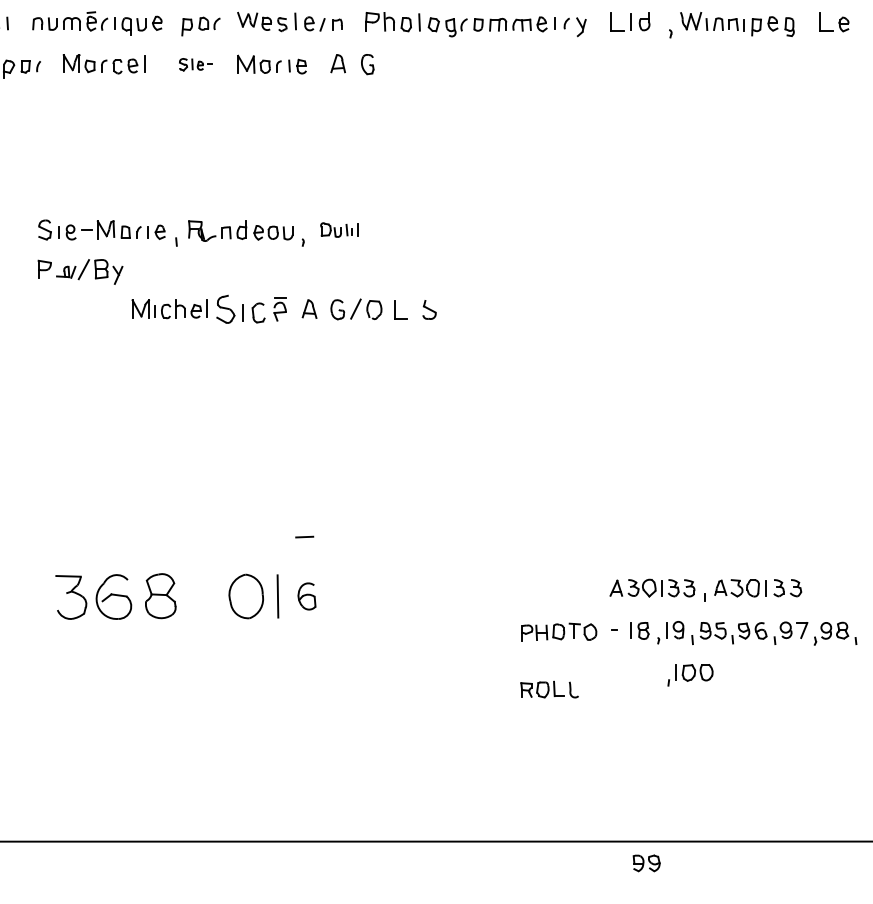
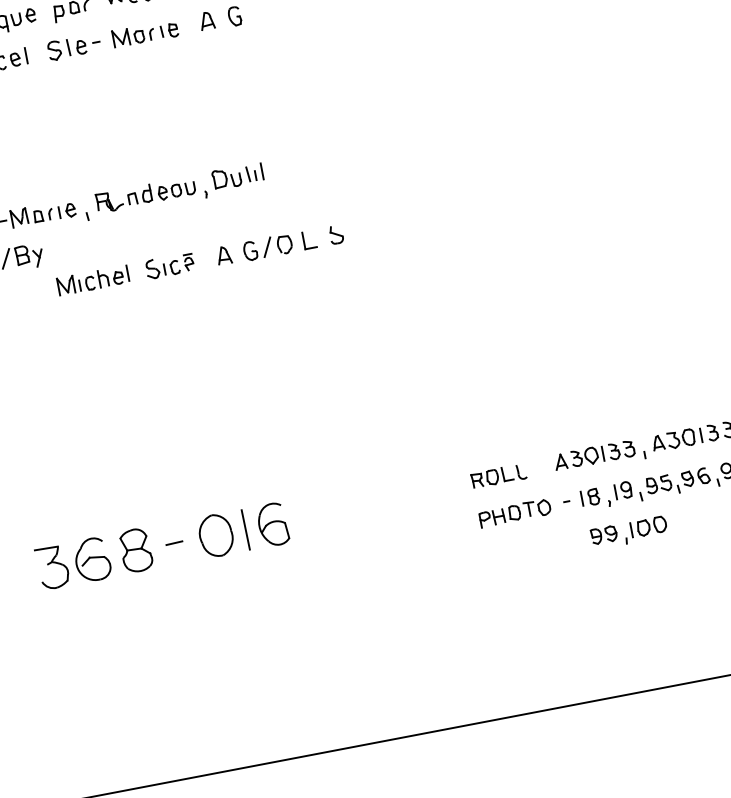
part: (195, 64) -> (73, 47), size x1.67
part: (338, 229) -> (236, 175), size x1.43
part: (251, 308) -> (169, 265), size x0.71
line: (304, 536) -> (174, 542), moved
part: (306, 596) -> (272, 524), size x1.67
part: (549, 689) -> (498, 475), moved
part: (646, 863) -> (604, 535), moved

